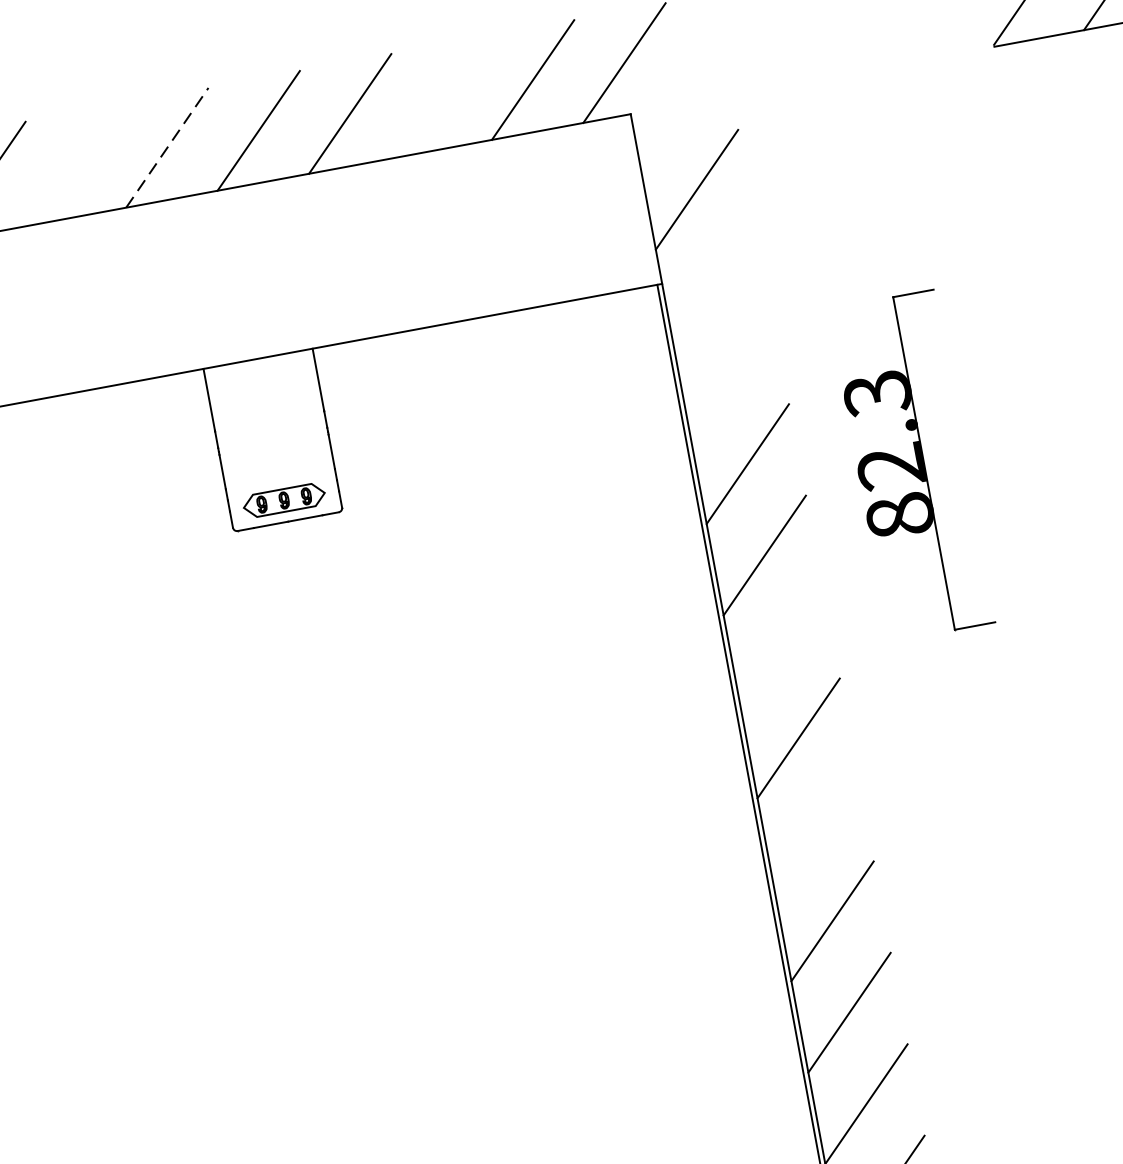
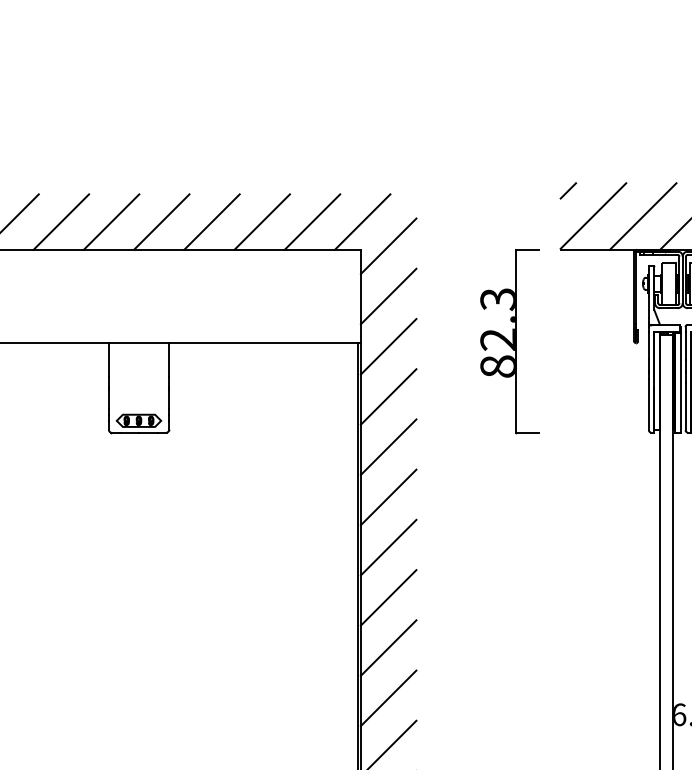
line: (440, 96) -> (261, 221), added
line: (679, 98) -> (388, 246), added
line: (167, 146) -> (111, 221), dashed -> solid
line: (75, 163) -> (61, 221), added
line: (713, 280) -> (388, 346), added
line: (730, 371) -> (388, 396), added
part: (911, 466) -> (509, 341), moved
line: (781, 646) -> (388, 547), added
line: (815, 828) -> (388, 647), added

